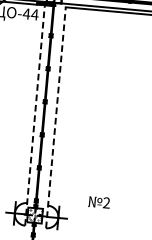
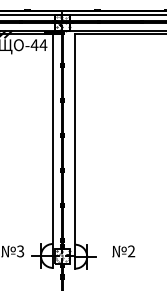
line: (34, 115) -> (52, 151), dashed -> solid
line: (56, 117) -> (75, 151), dashed -> solid
text: (99, 202) -> (123, 251), moved

